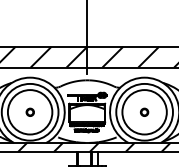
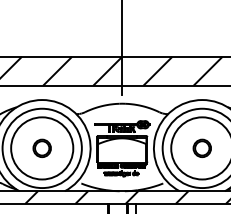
circle: (30, 112) -> (42, 148), size x1.67
circle: (144, 112) -> (202, 148), size x1.67

